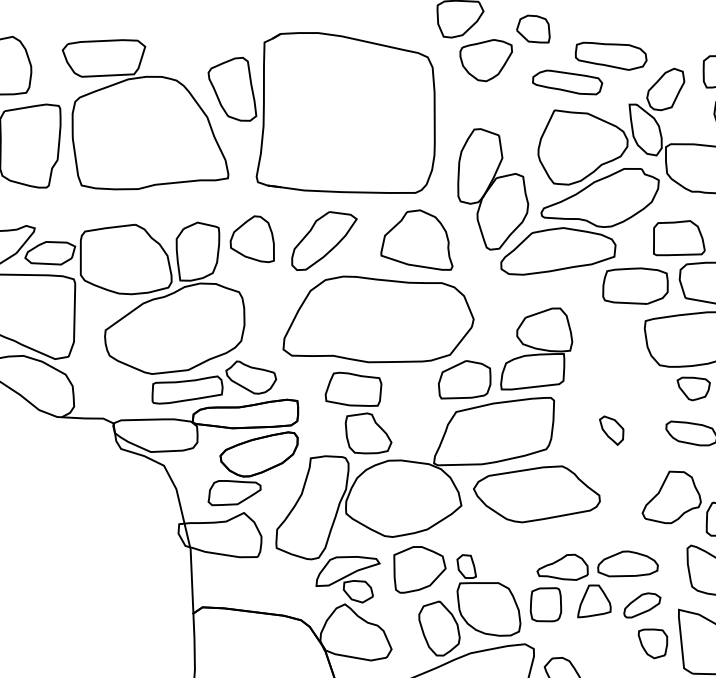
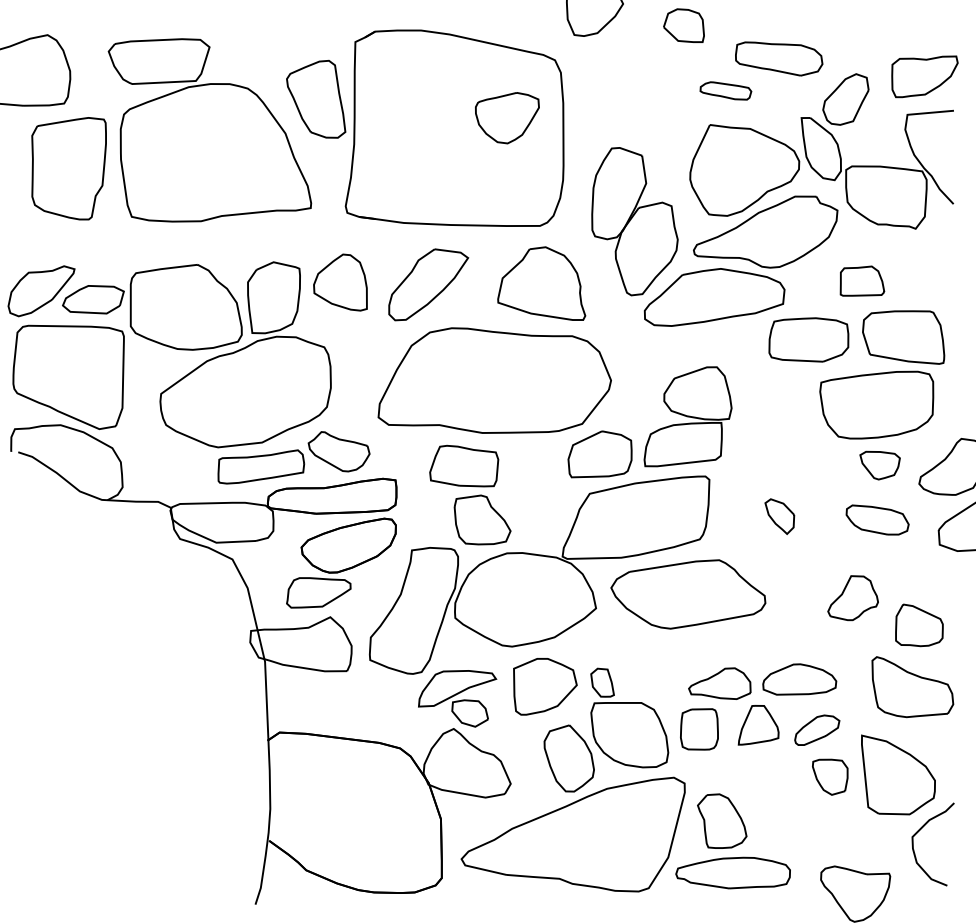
part: (486, 60) -> (507, 118), moved
part: (567, 82) -> (725, 90), size x0.6
part: (679, 237) -> (862, 280), size x0.7
part: (671, 496) -> (852, 597), size x0.7

